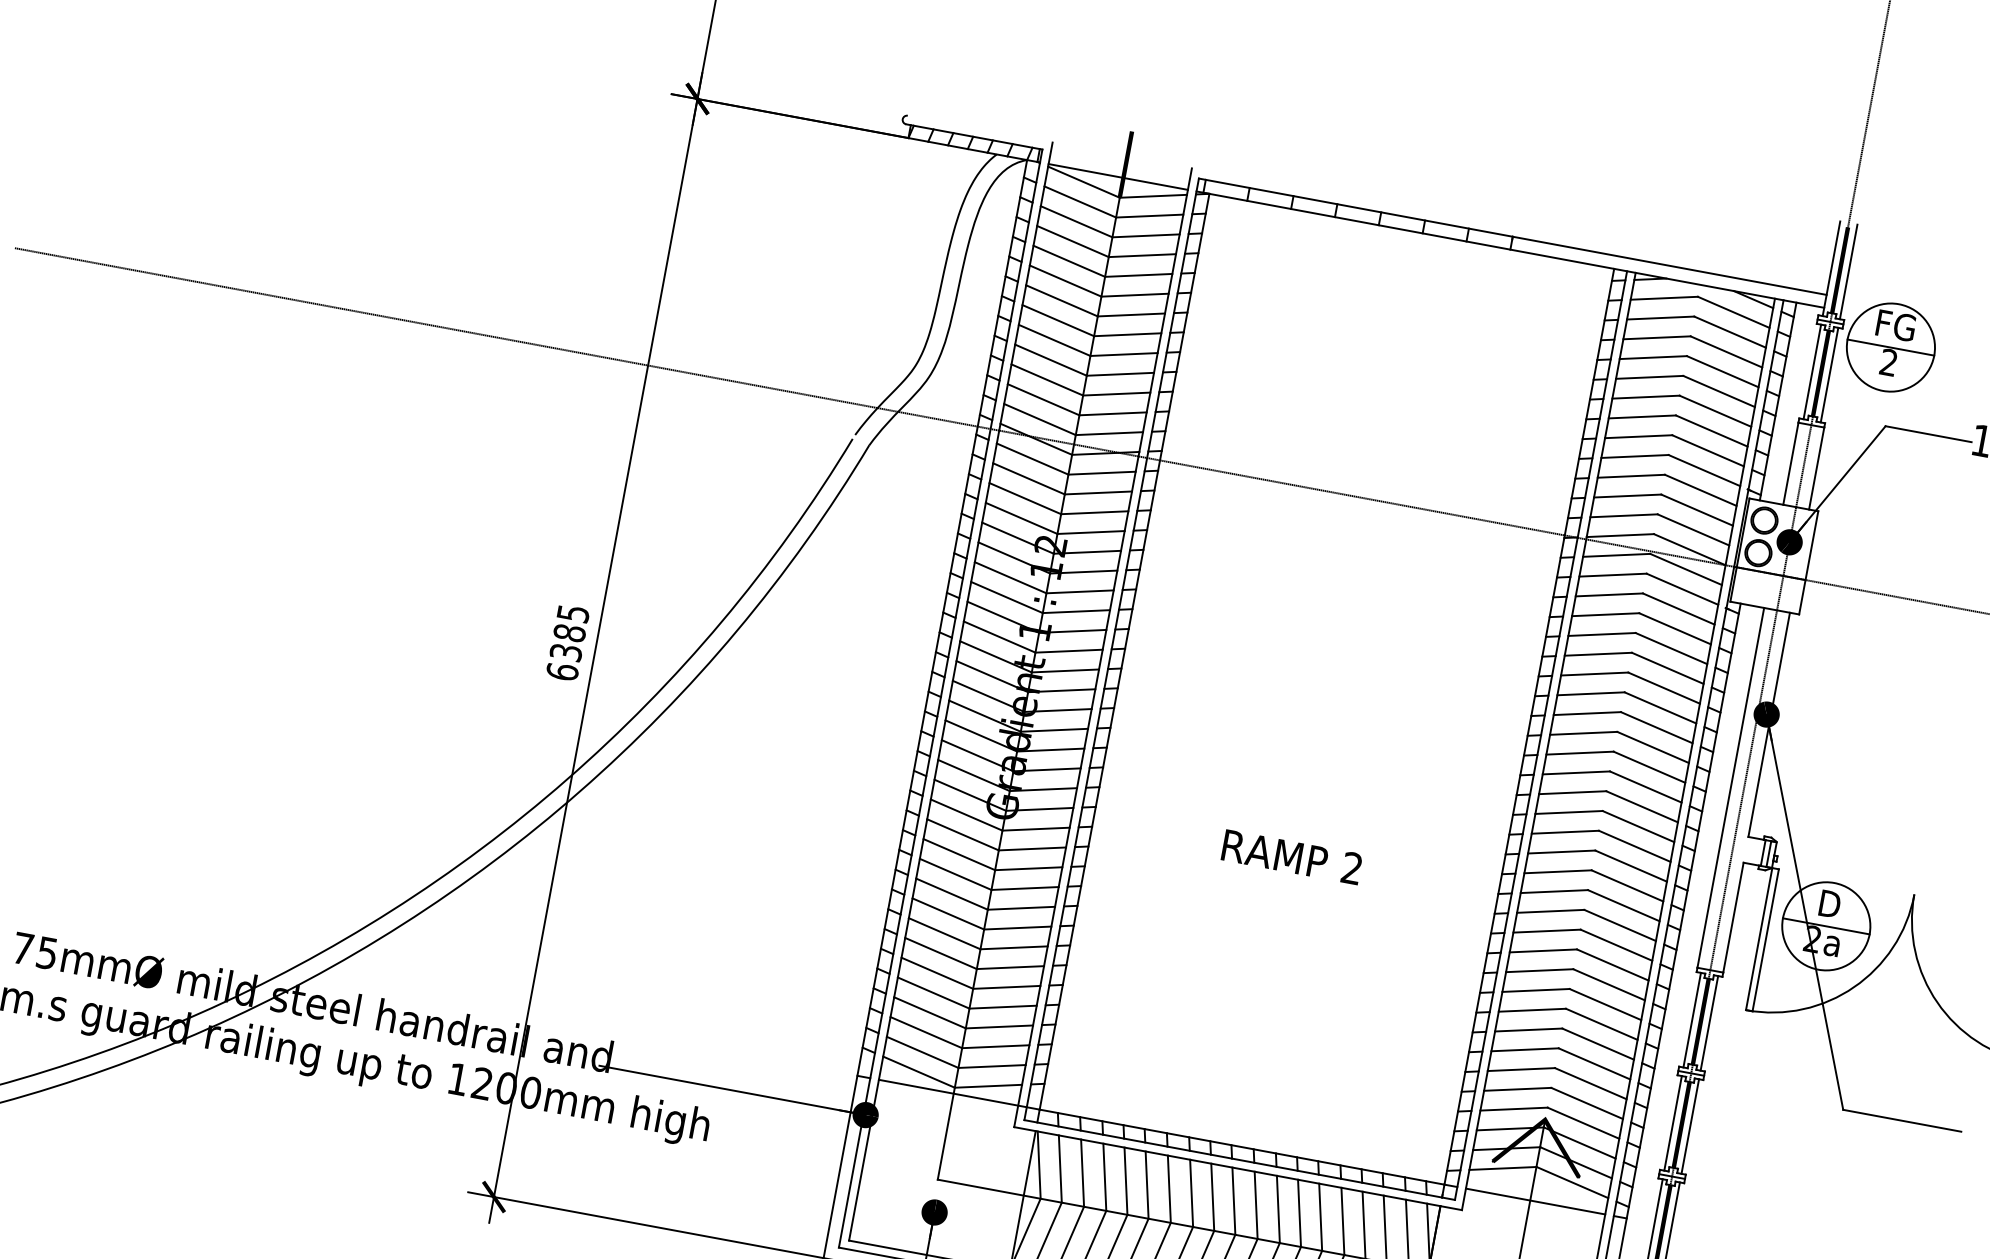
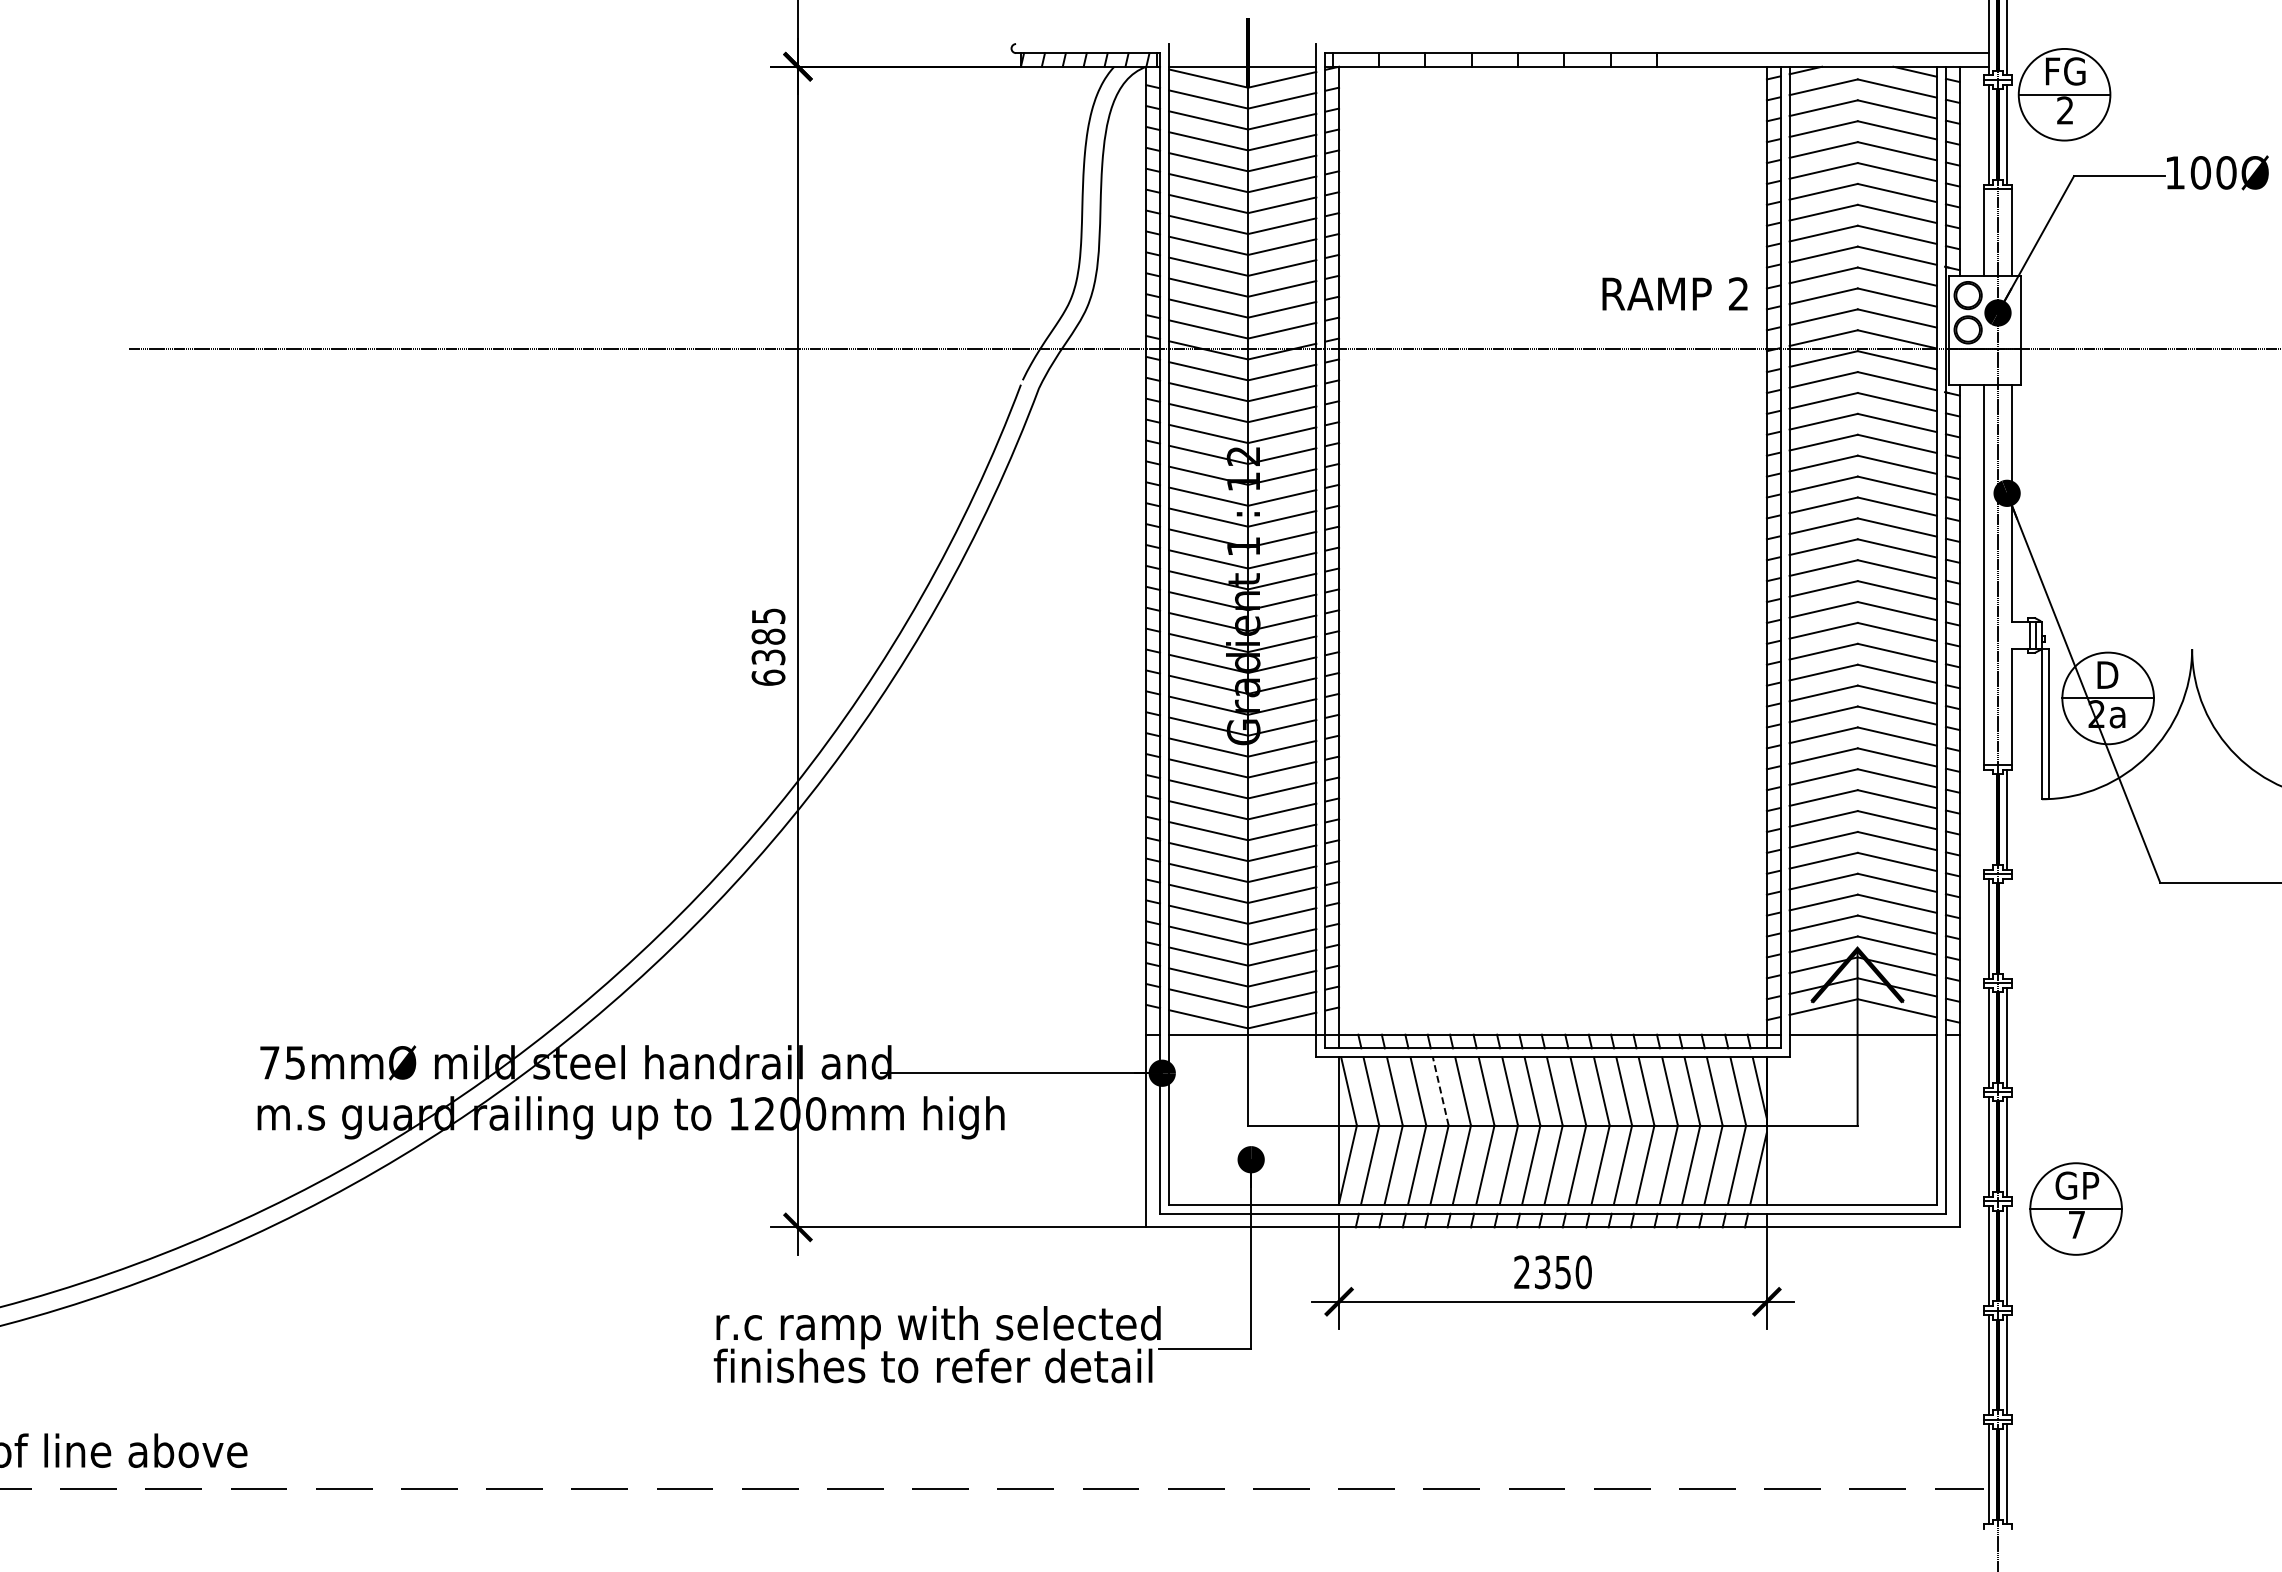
text: (1291, 856) -> (1674, 293), moved
line: (1691, 1019) -> (1988, 819), removed
line: (1690, 1126) -> (2007, 928), removed
line: (1125, 1181) -> (1440, 1091), solid -> dashed

